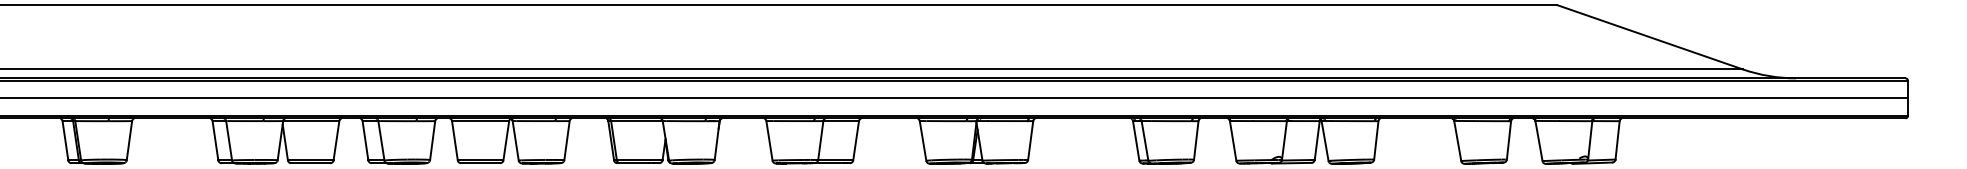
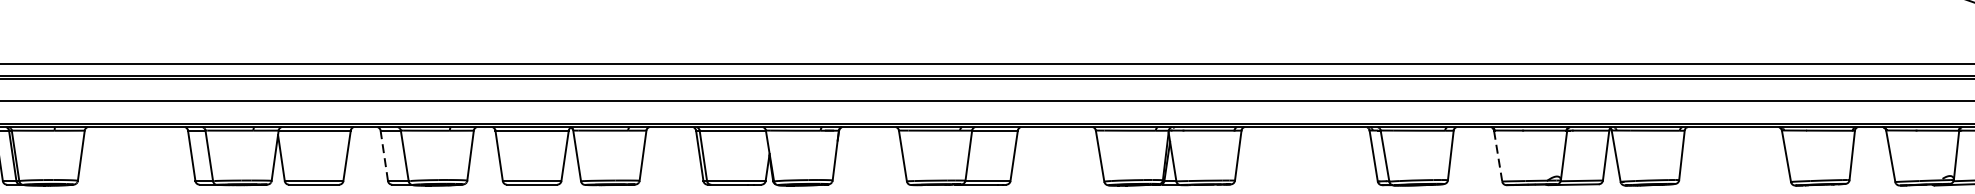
line: (365, 140) -> (384, 155), solid -> dashed
line: (1233, 140) -> (1498, 155), solid -> dashed

